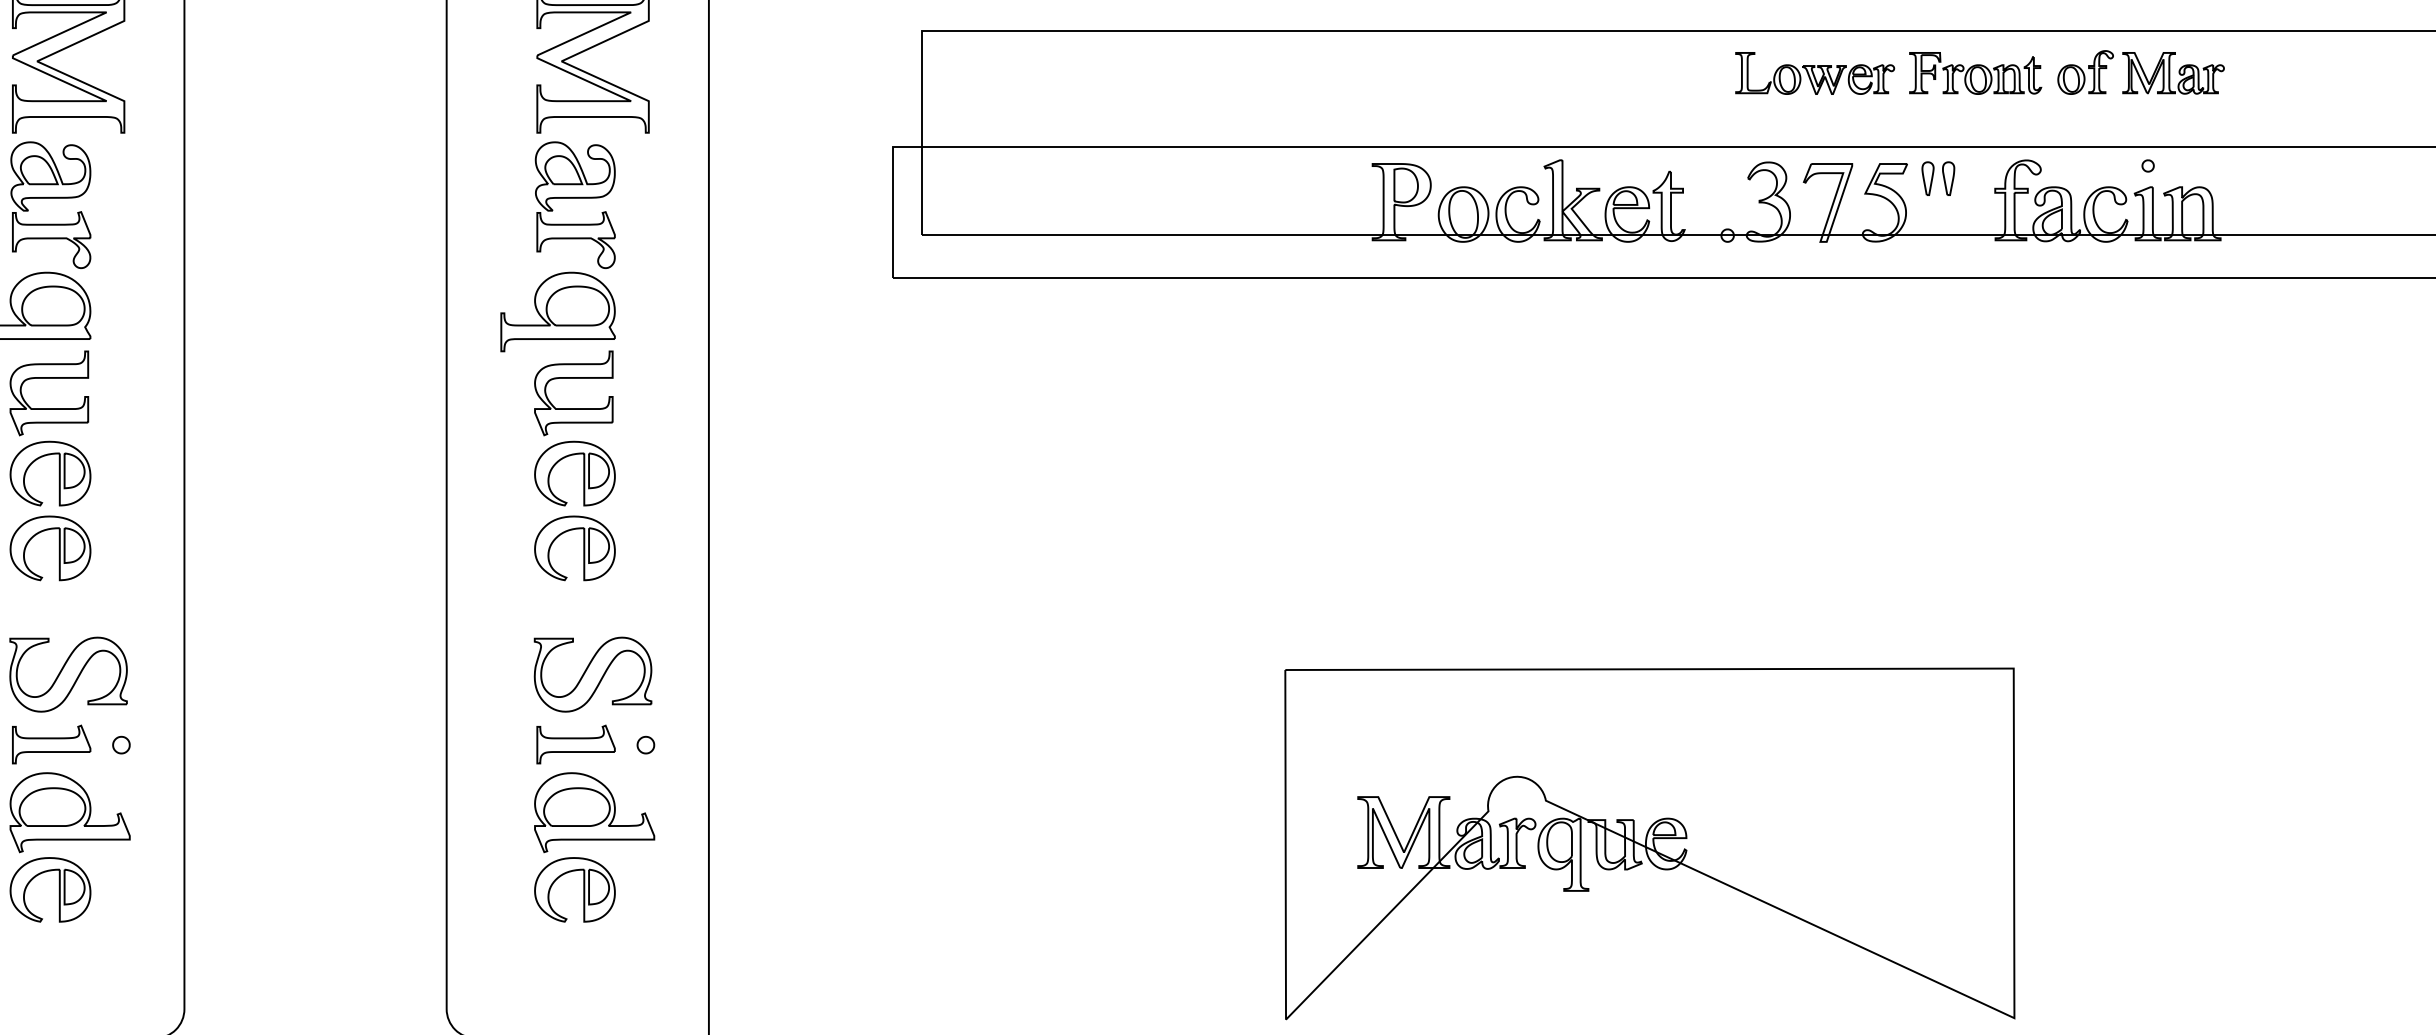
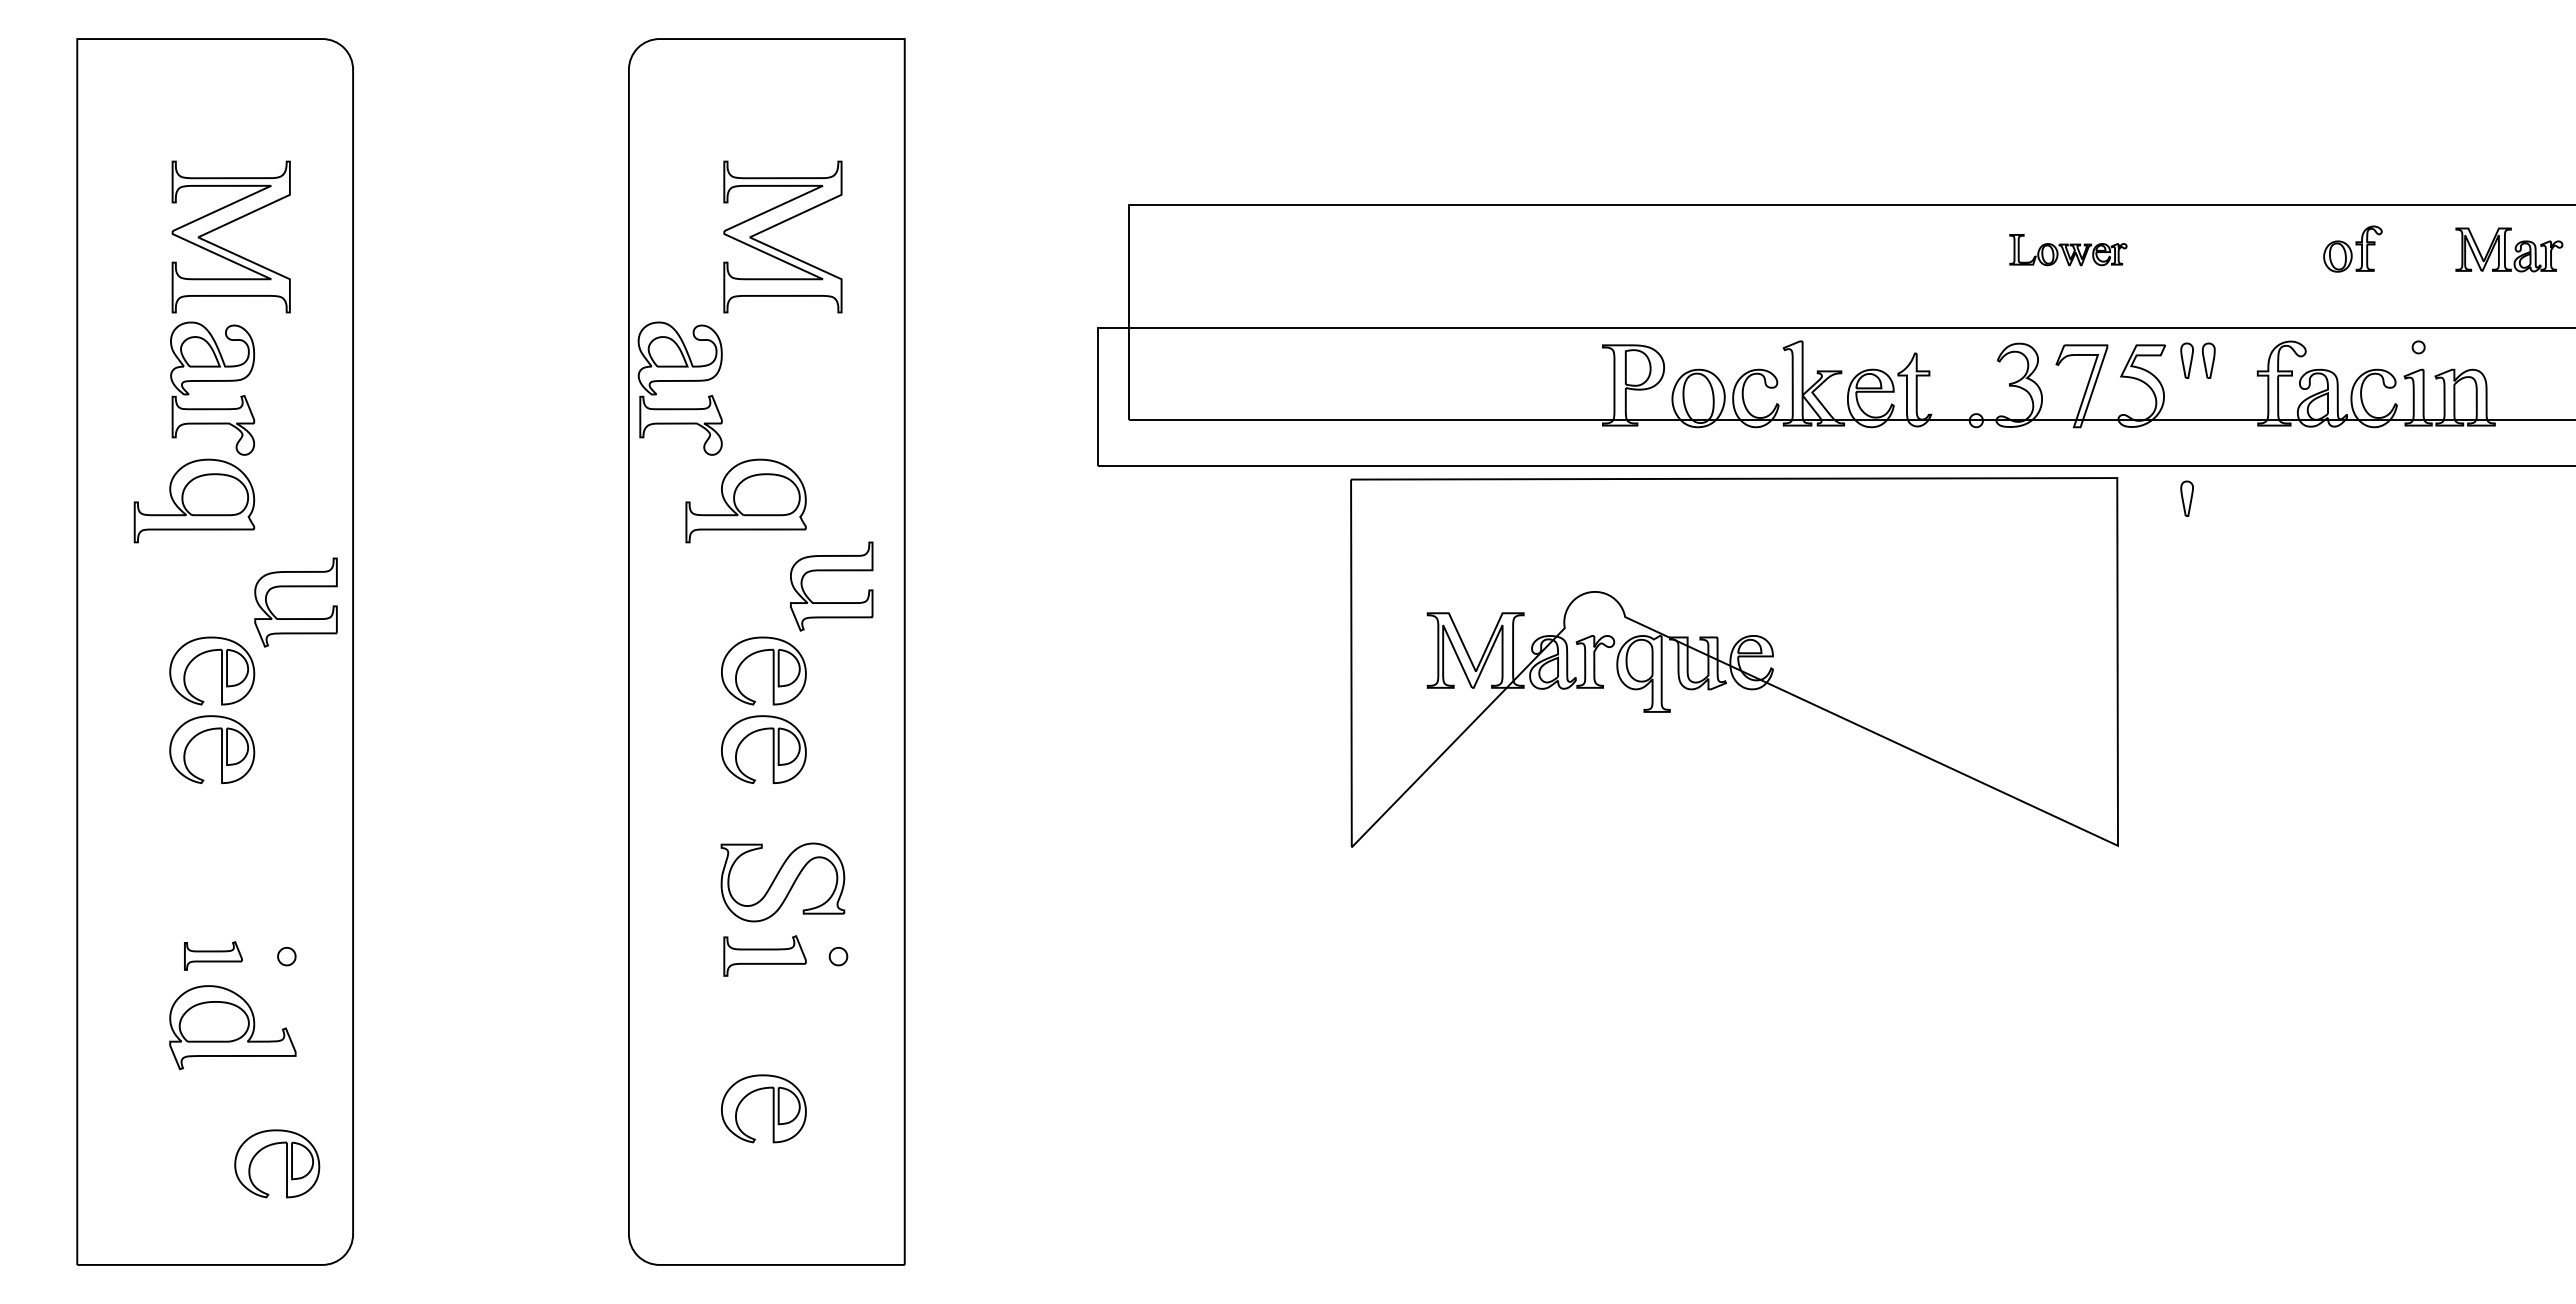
part: (1815, 72) -> (2068, 249), size x0.7
part: (1975, 72) -> (2237, 249), removed
part: (2173, 72) -> (2509, 249), moved
part: (574, 198) -> (679, 381), moved
part: (1927, 309) -> (2186, 498), added
part: (48, 379) -> (295, 587), moved
part: (573, 379) -> (831, 571), moved
part: (68, 674) -> (231, 882), removed
part: (51, 744) -> (213, 955), size x0.7
part: (594, 812) -> (784, 1027), removed
part: (1649, 843) -> (1734, 662), moved
part: (59, 889) -> (286, 1163), moved

